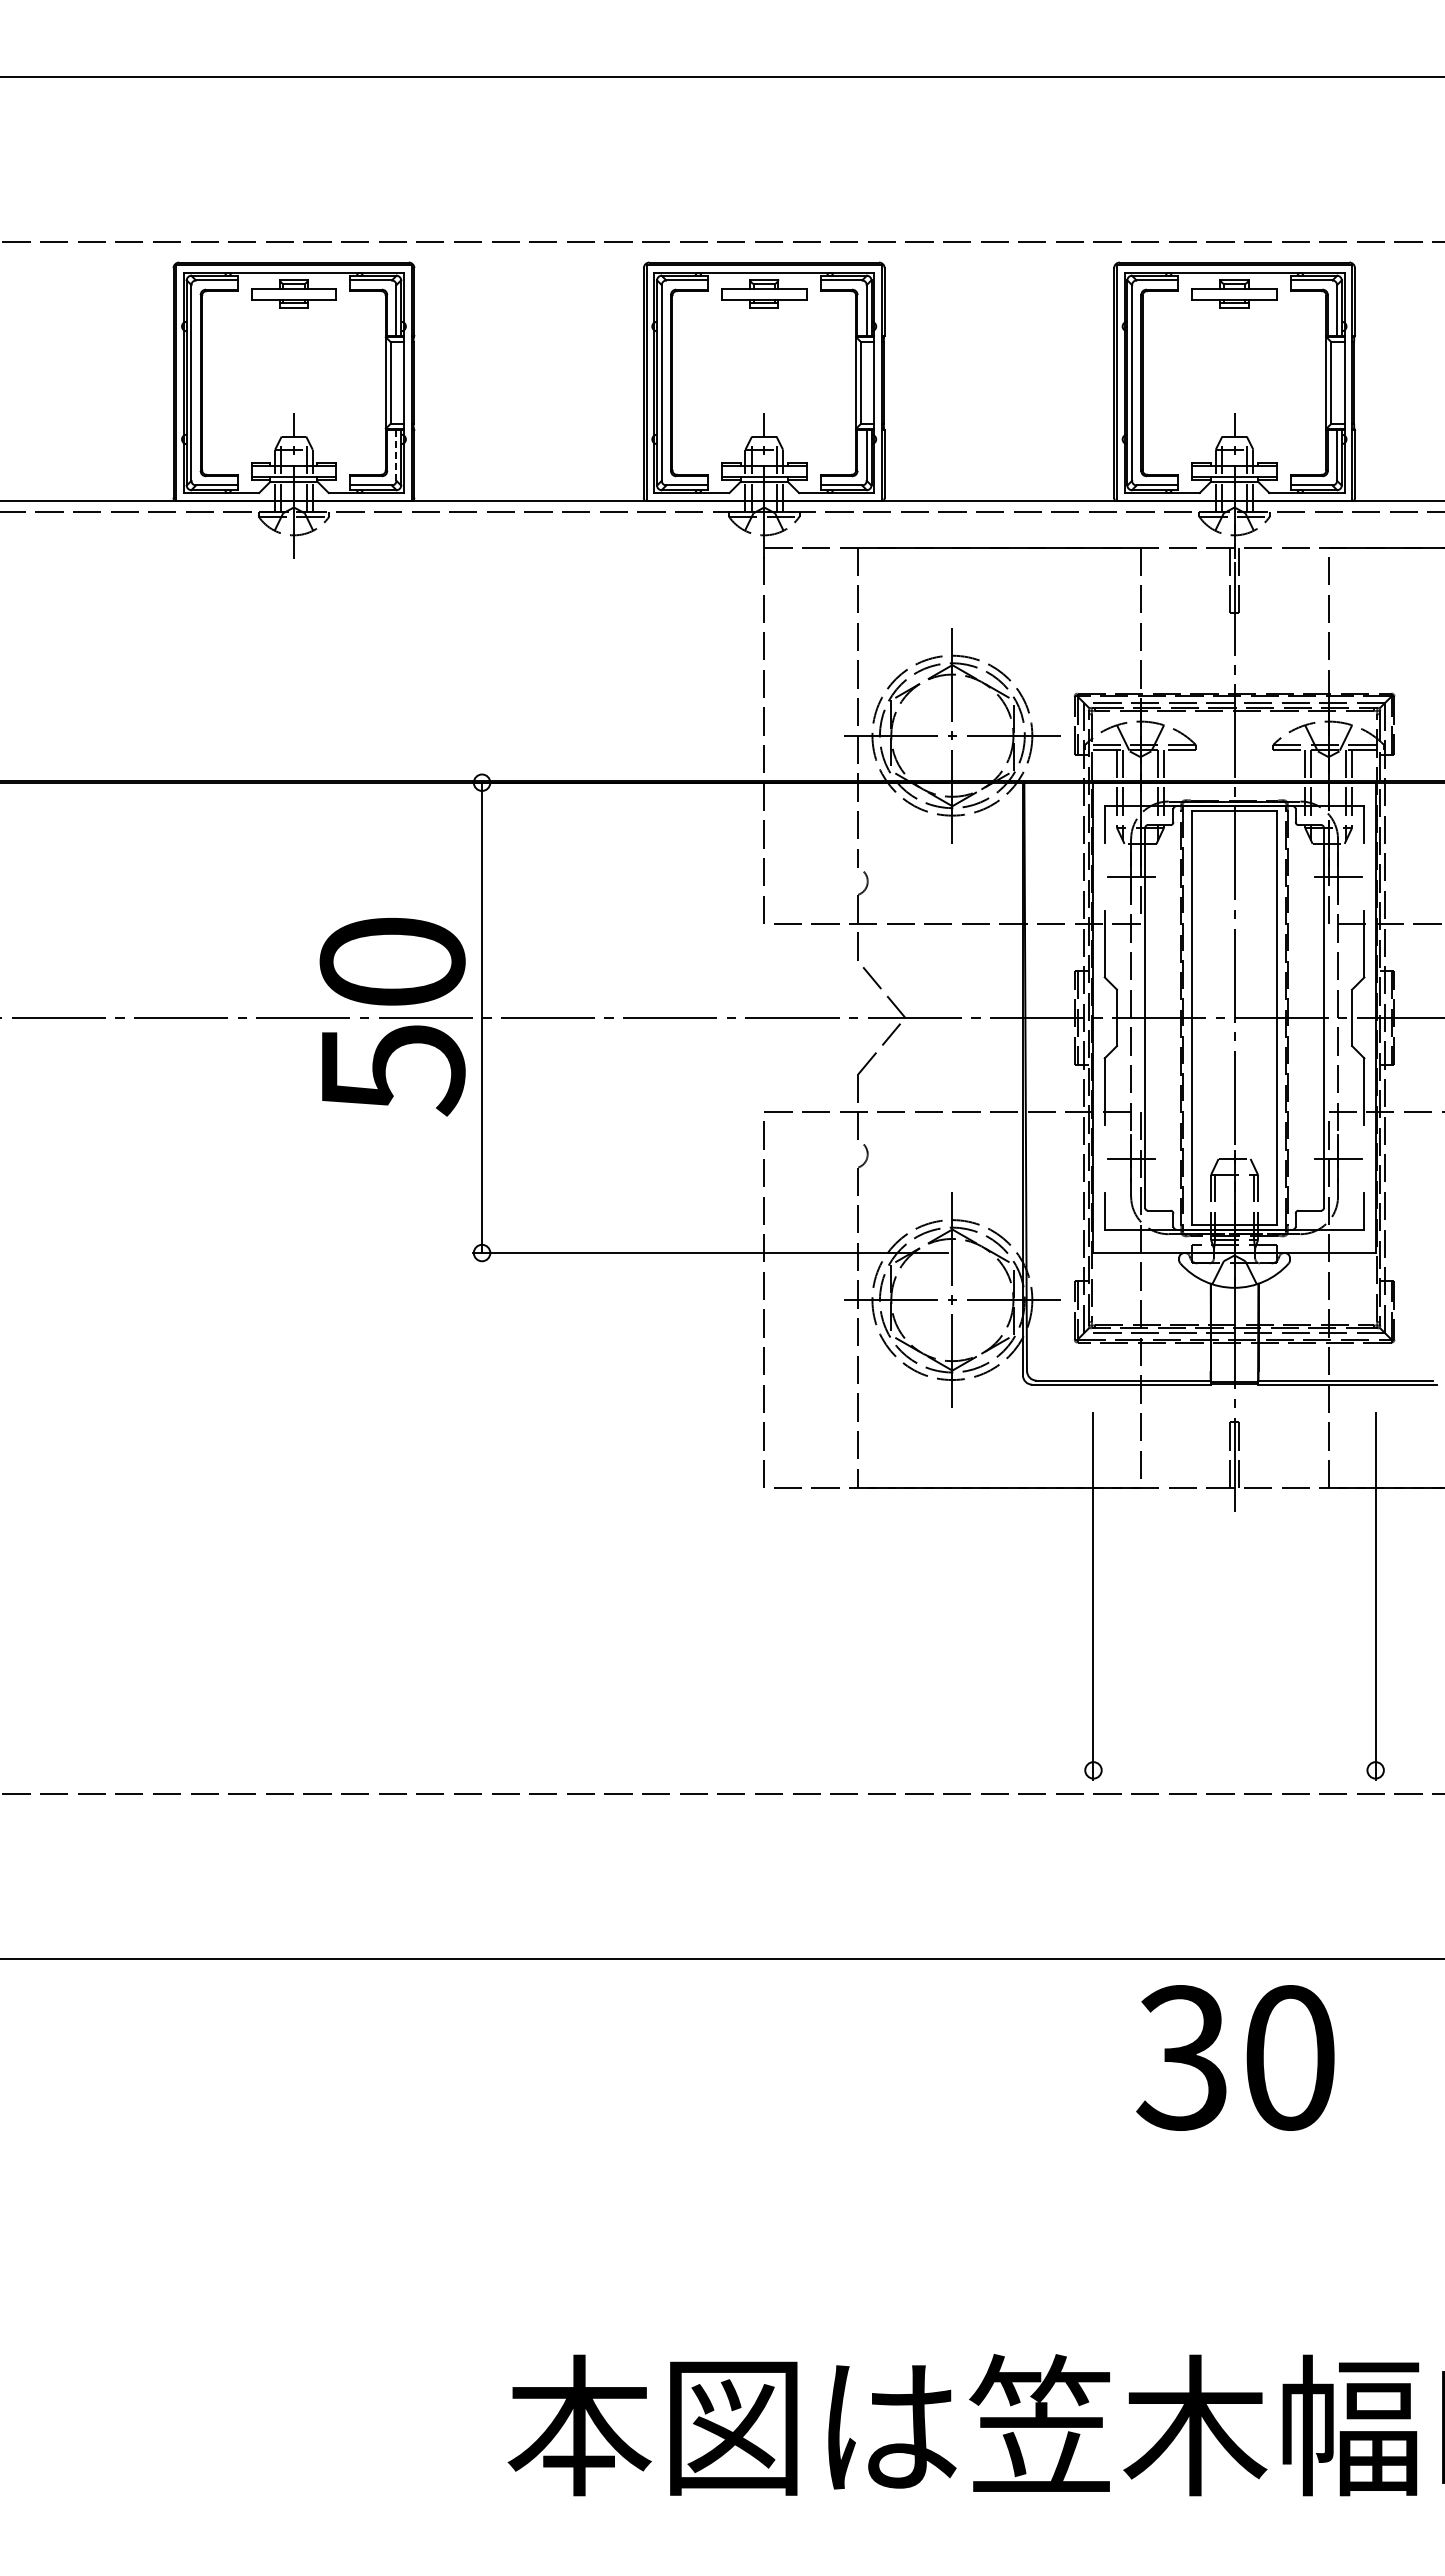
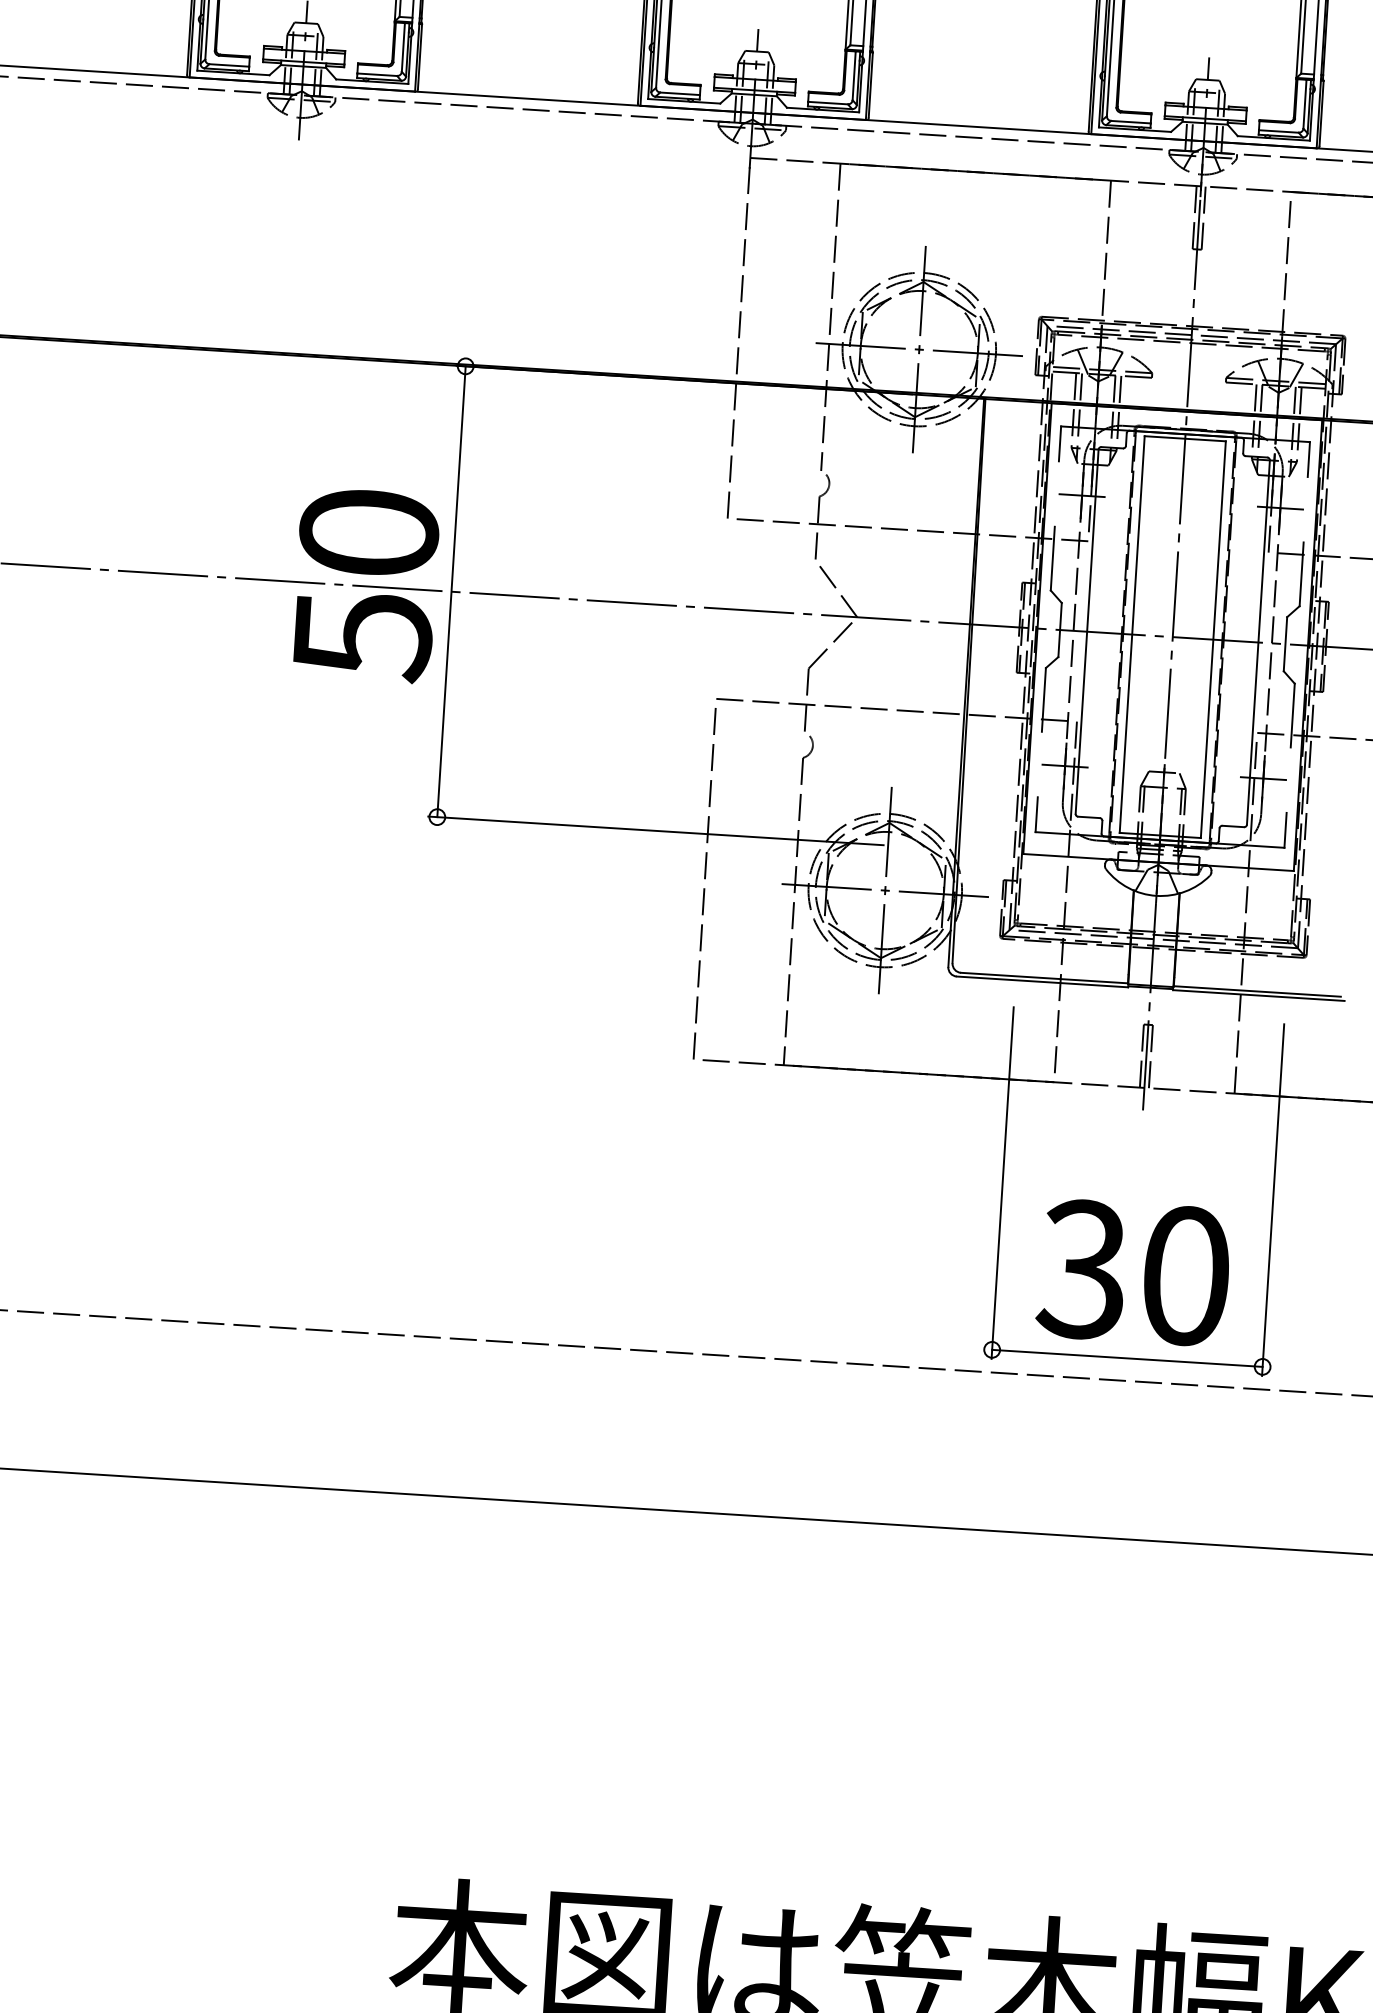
line: (396, 455) -> (403, 47), dashed -> solid
line: (1234, 1770) -> (1127, 1358), added
text: (1235, 2057) -> (1133, 1272), moved

